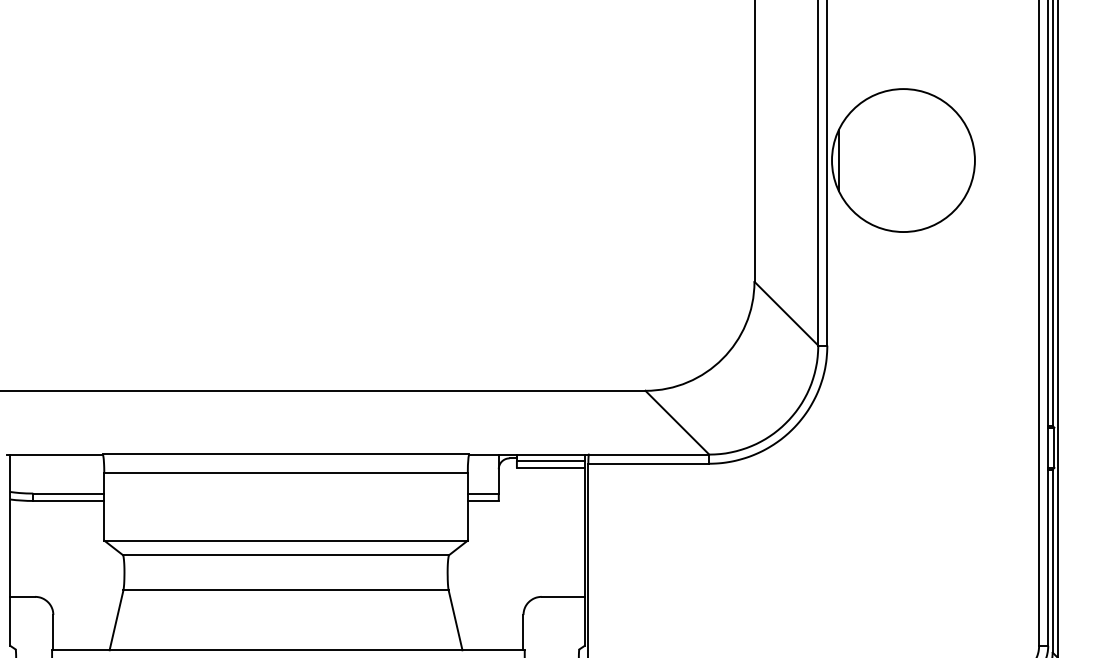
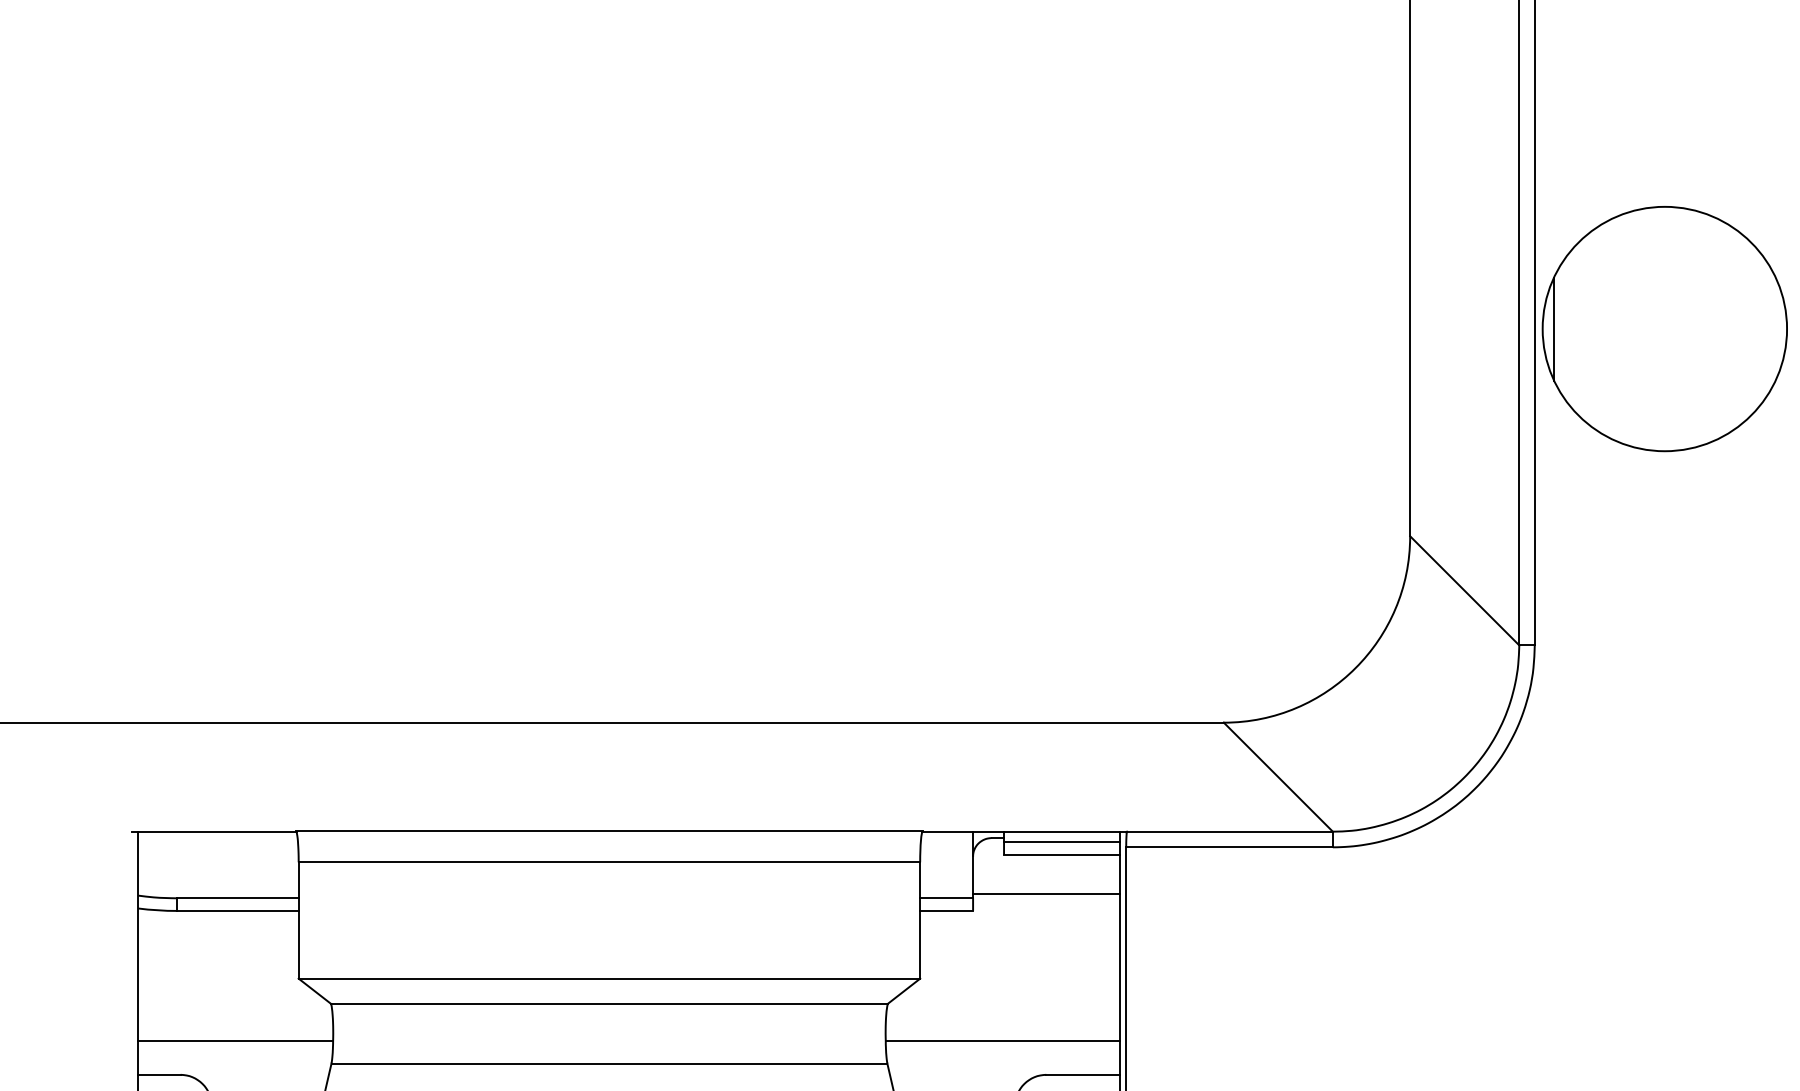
line: (541, 491) -> (1046, 894), added
line: (67, 577) -> (235, 1041), added
line: (515, 577) -> (1001, 1041), added

